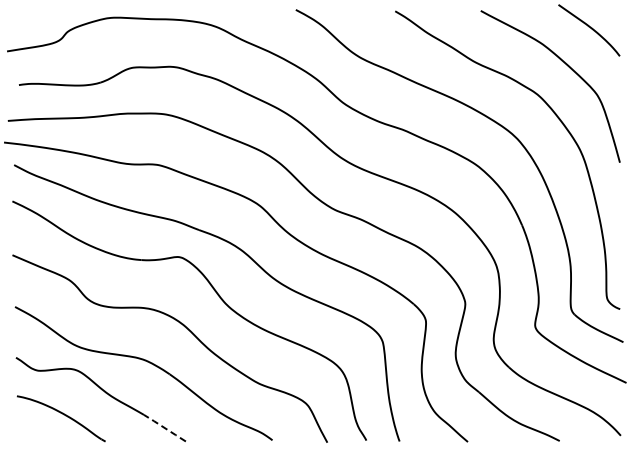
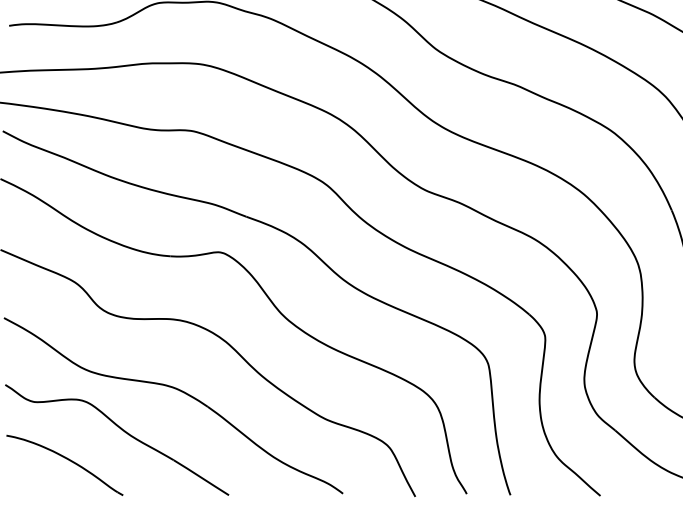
line: (164, 428) -> (200, 478), dashed -> solid

